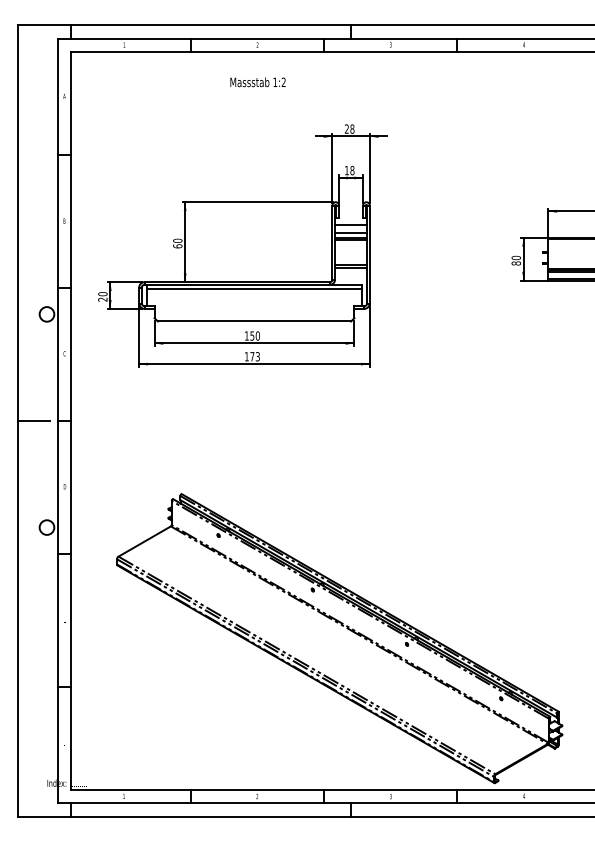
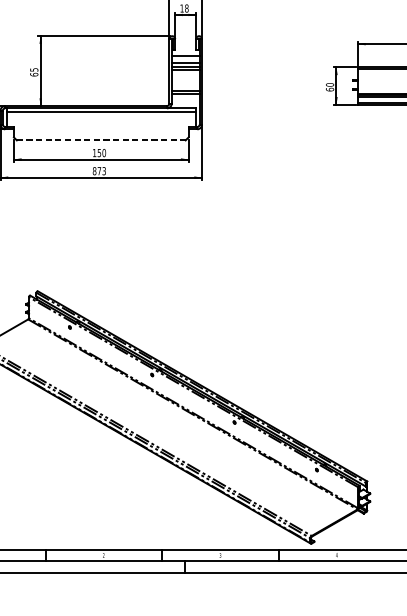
text: (177, 240) -> (34, 69), 60 -> 65
text: (515, 263) -> (329, 89), 80 -> 60
line: (254, 321) -> (101, 140), solid -> dashed
text: (246, 356) -> (94, 170), 173 -> 873

